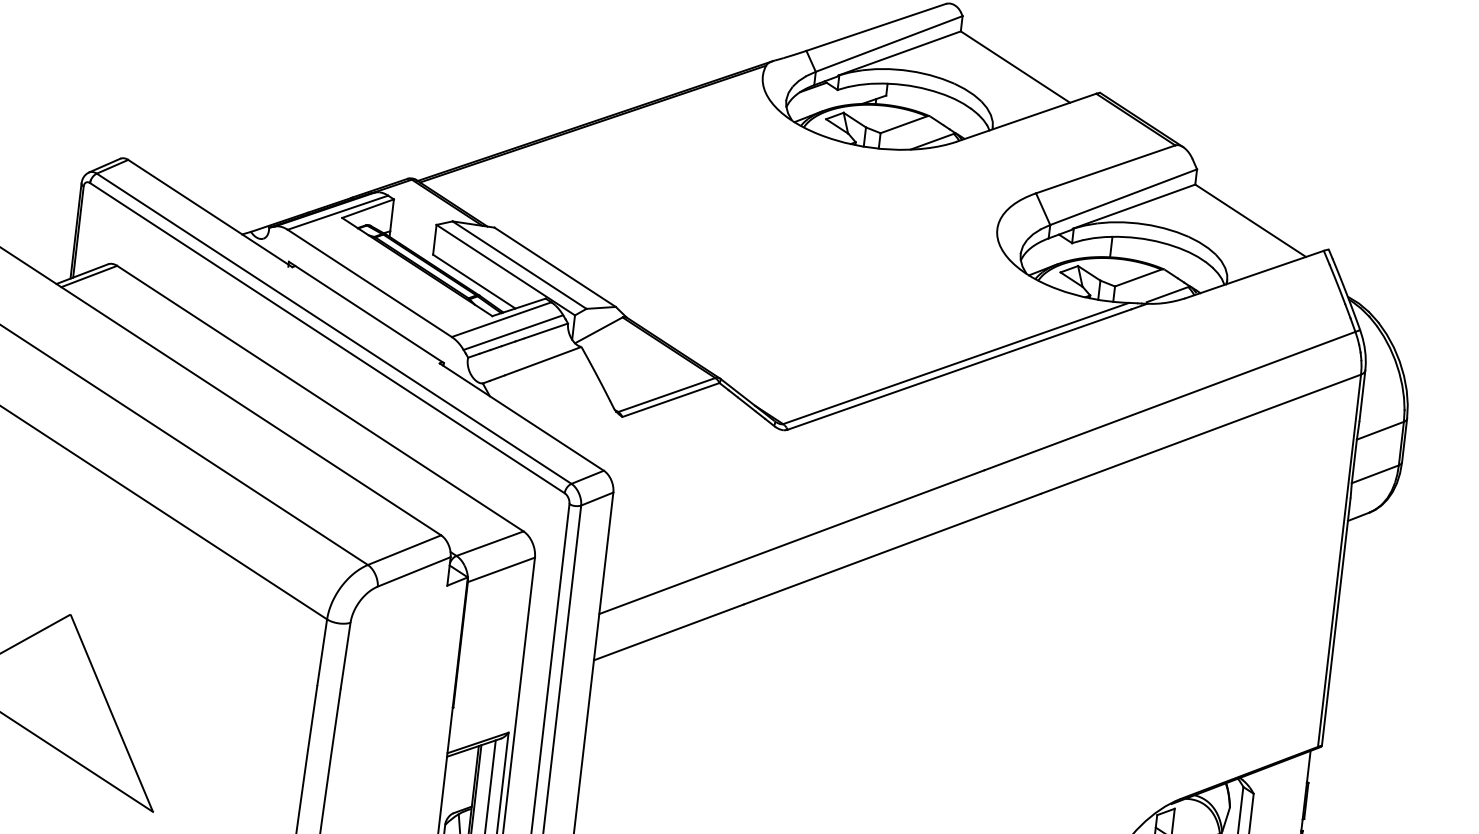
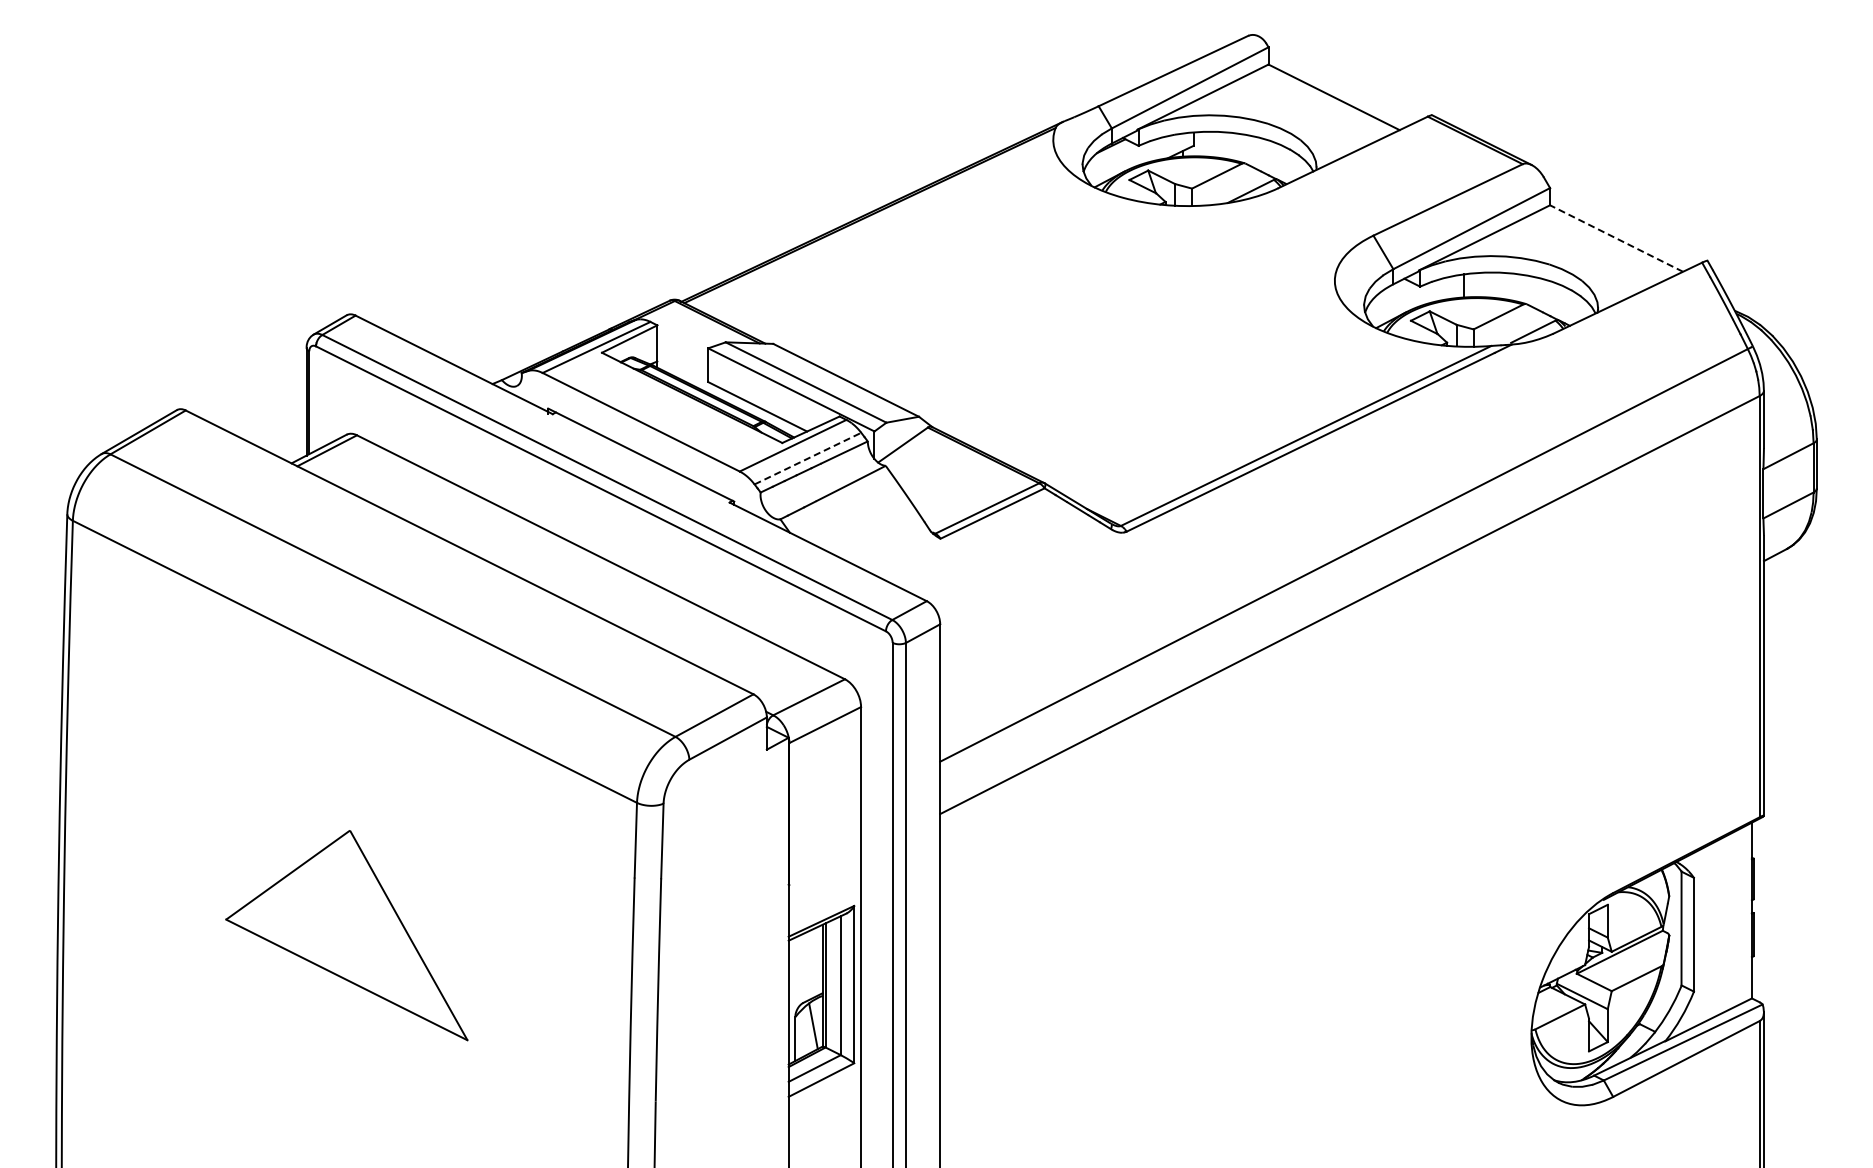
line: (1250, 220) -> (1616, 238), solid -> dashed
line: (513, 332) -> (808, 458), solid -> dashed

